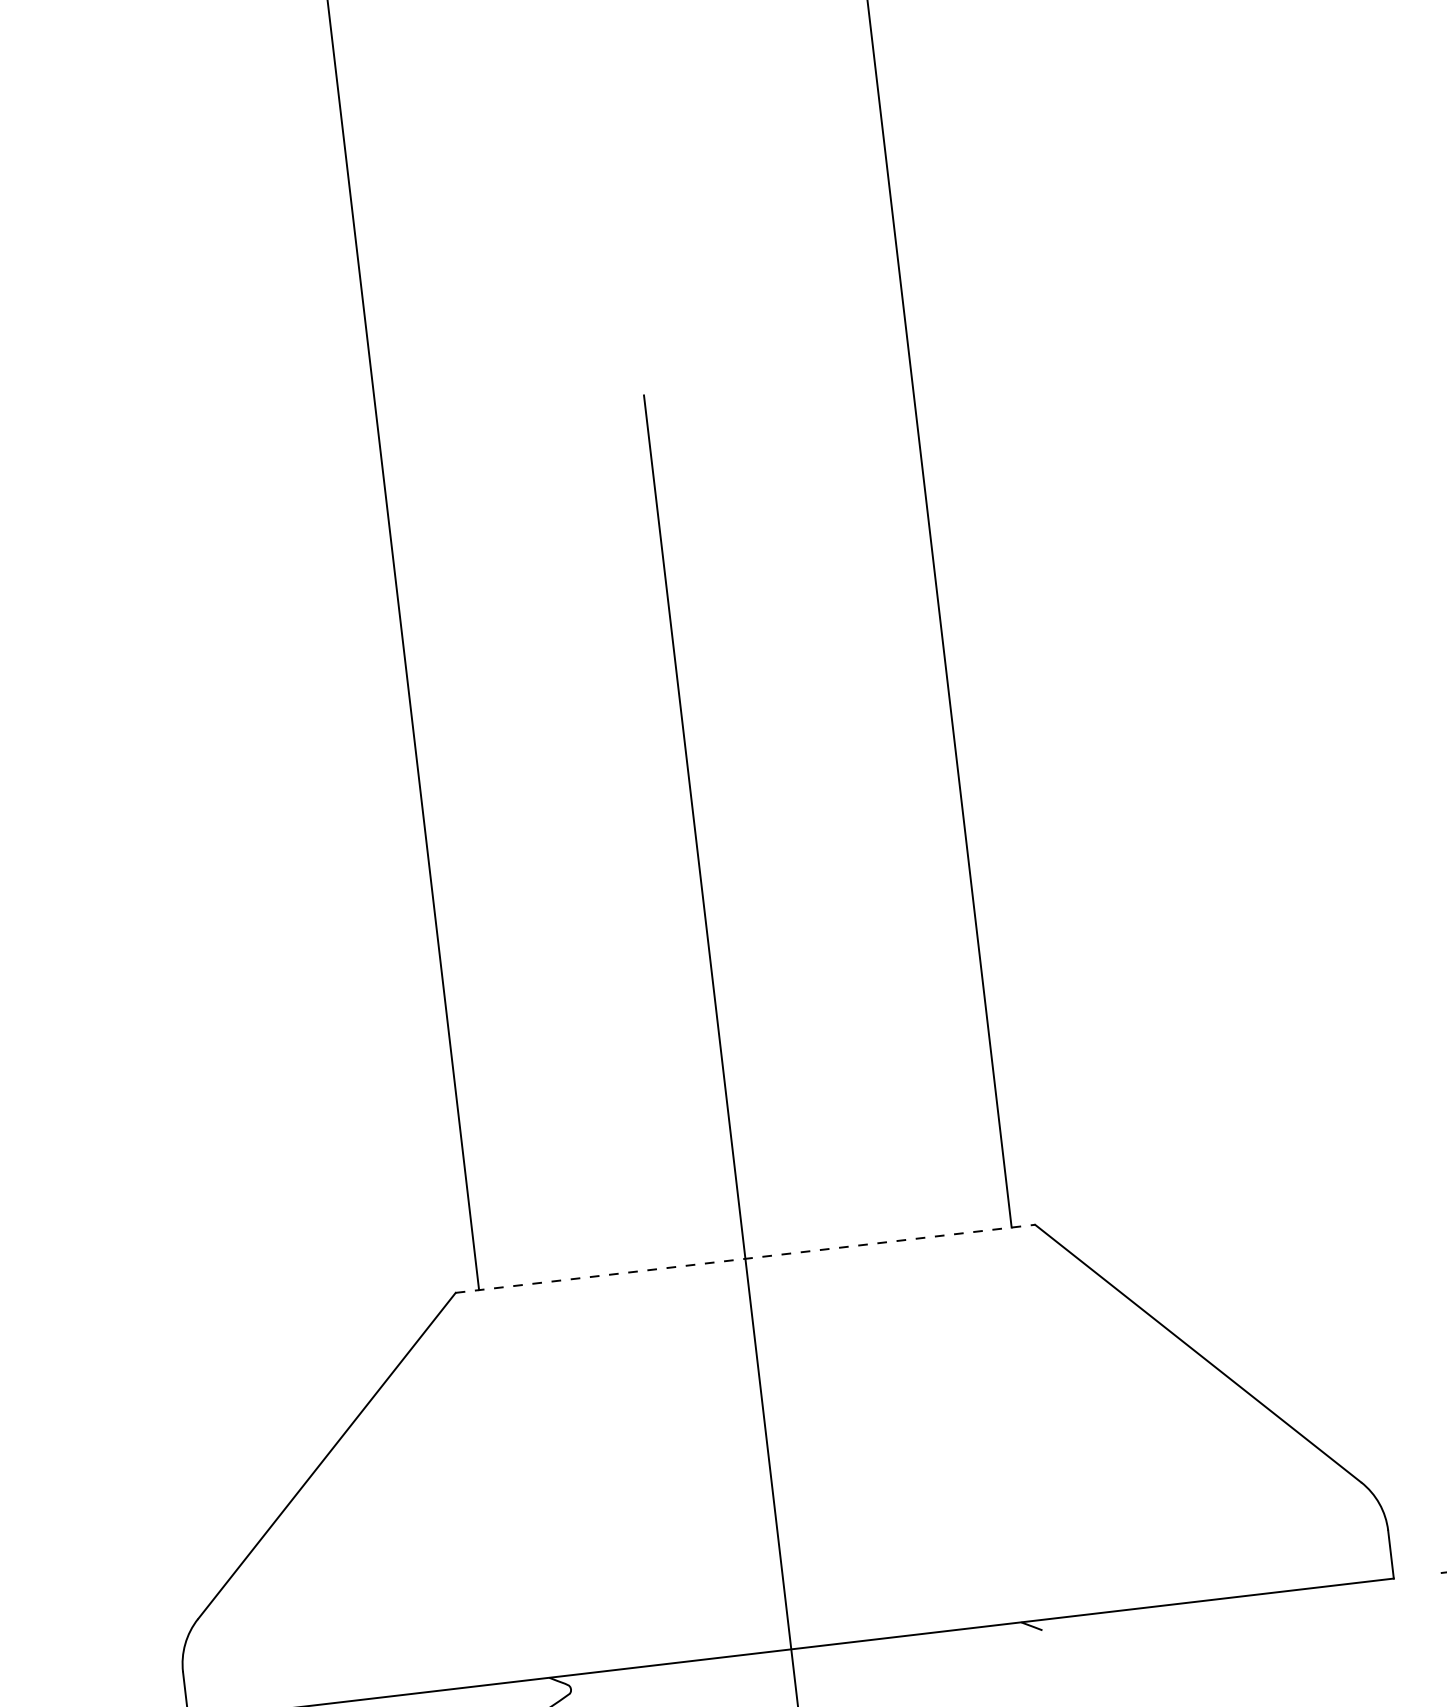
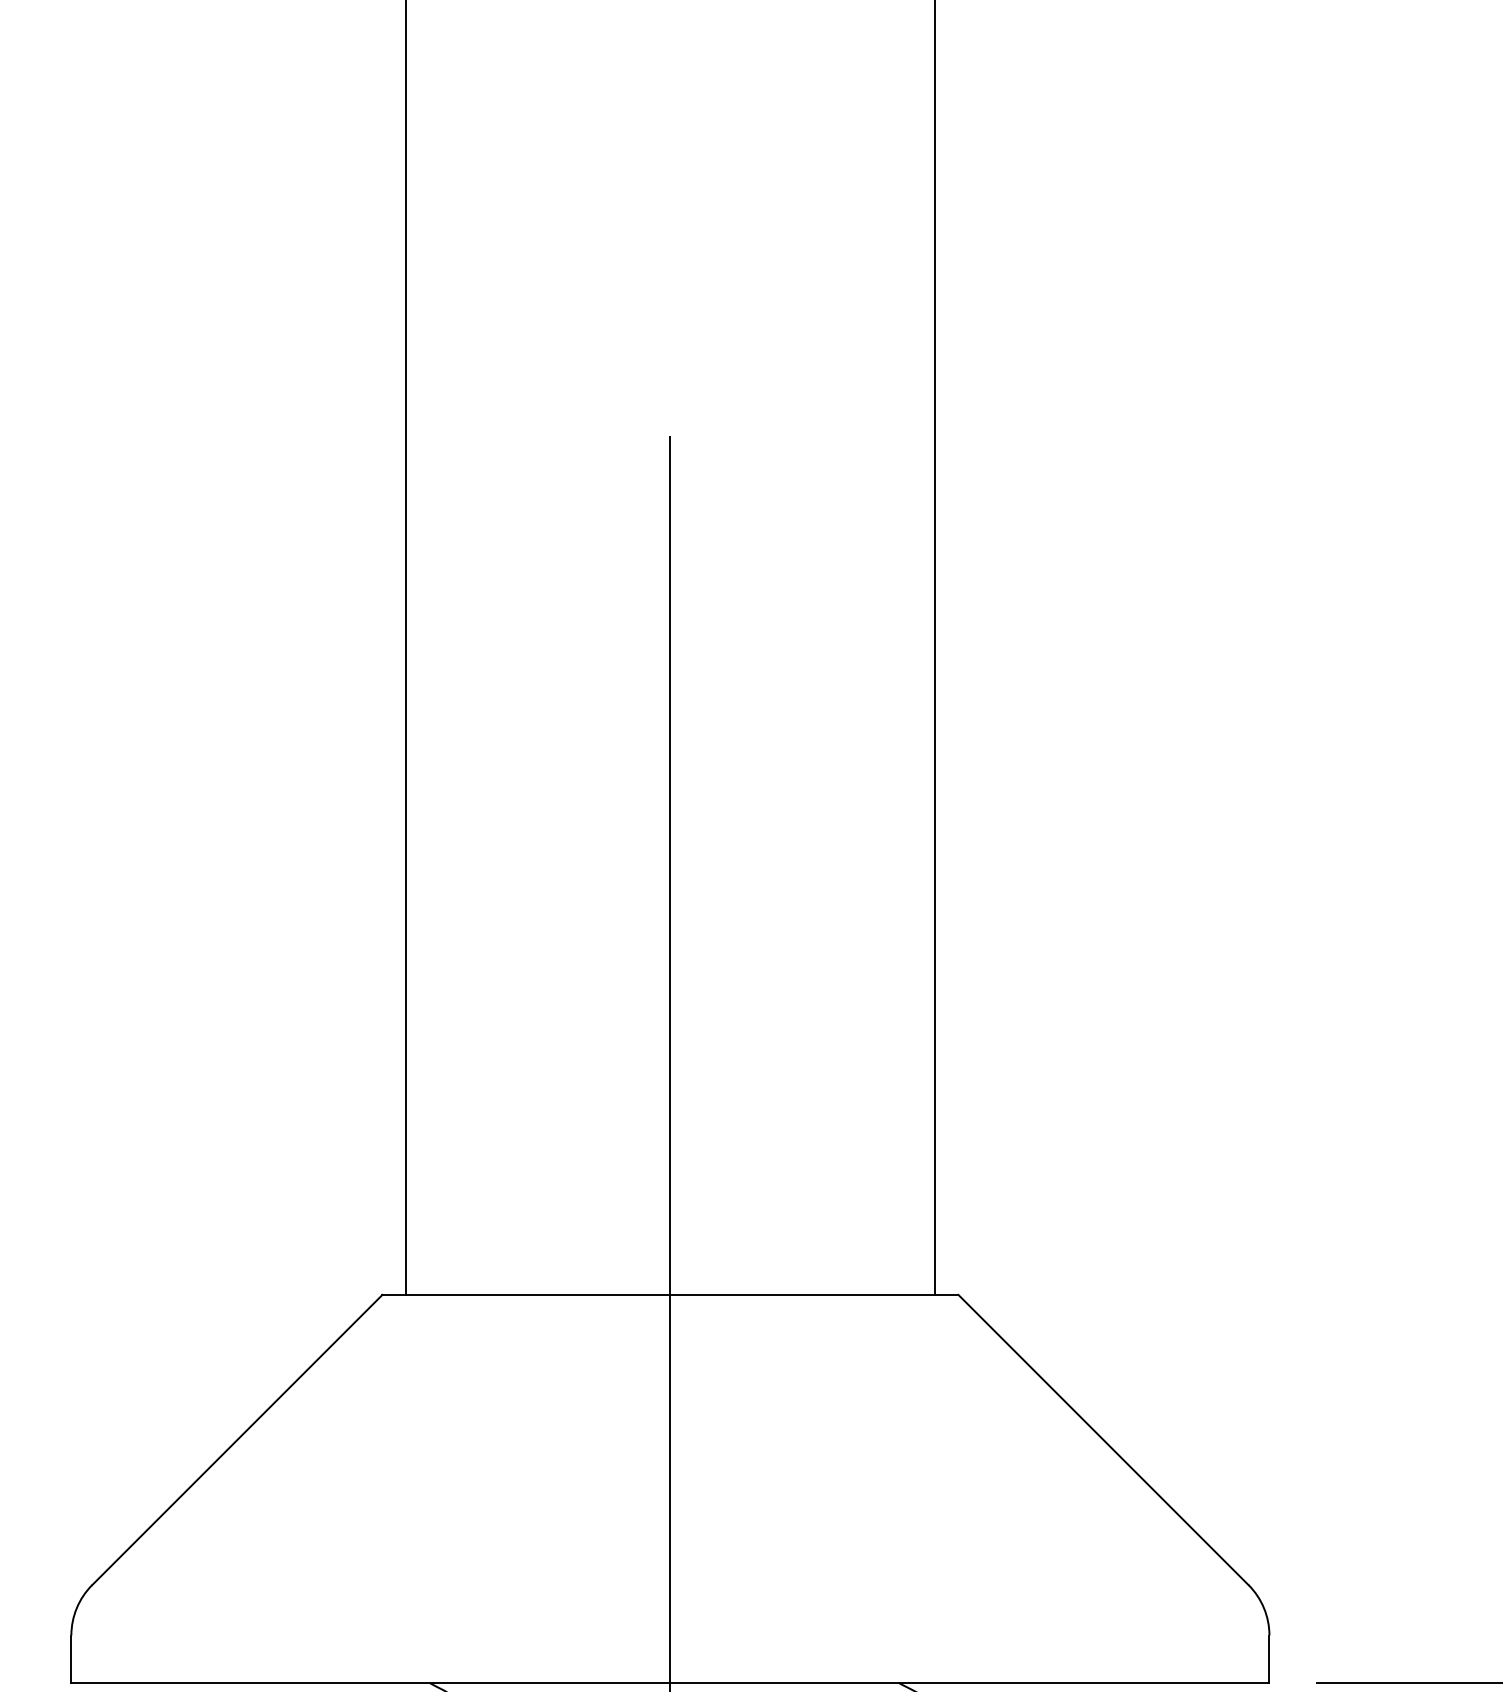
line: (745, 1258) -> (670, 1294), dashed -> solid

